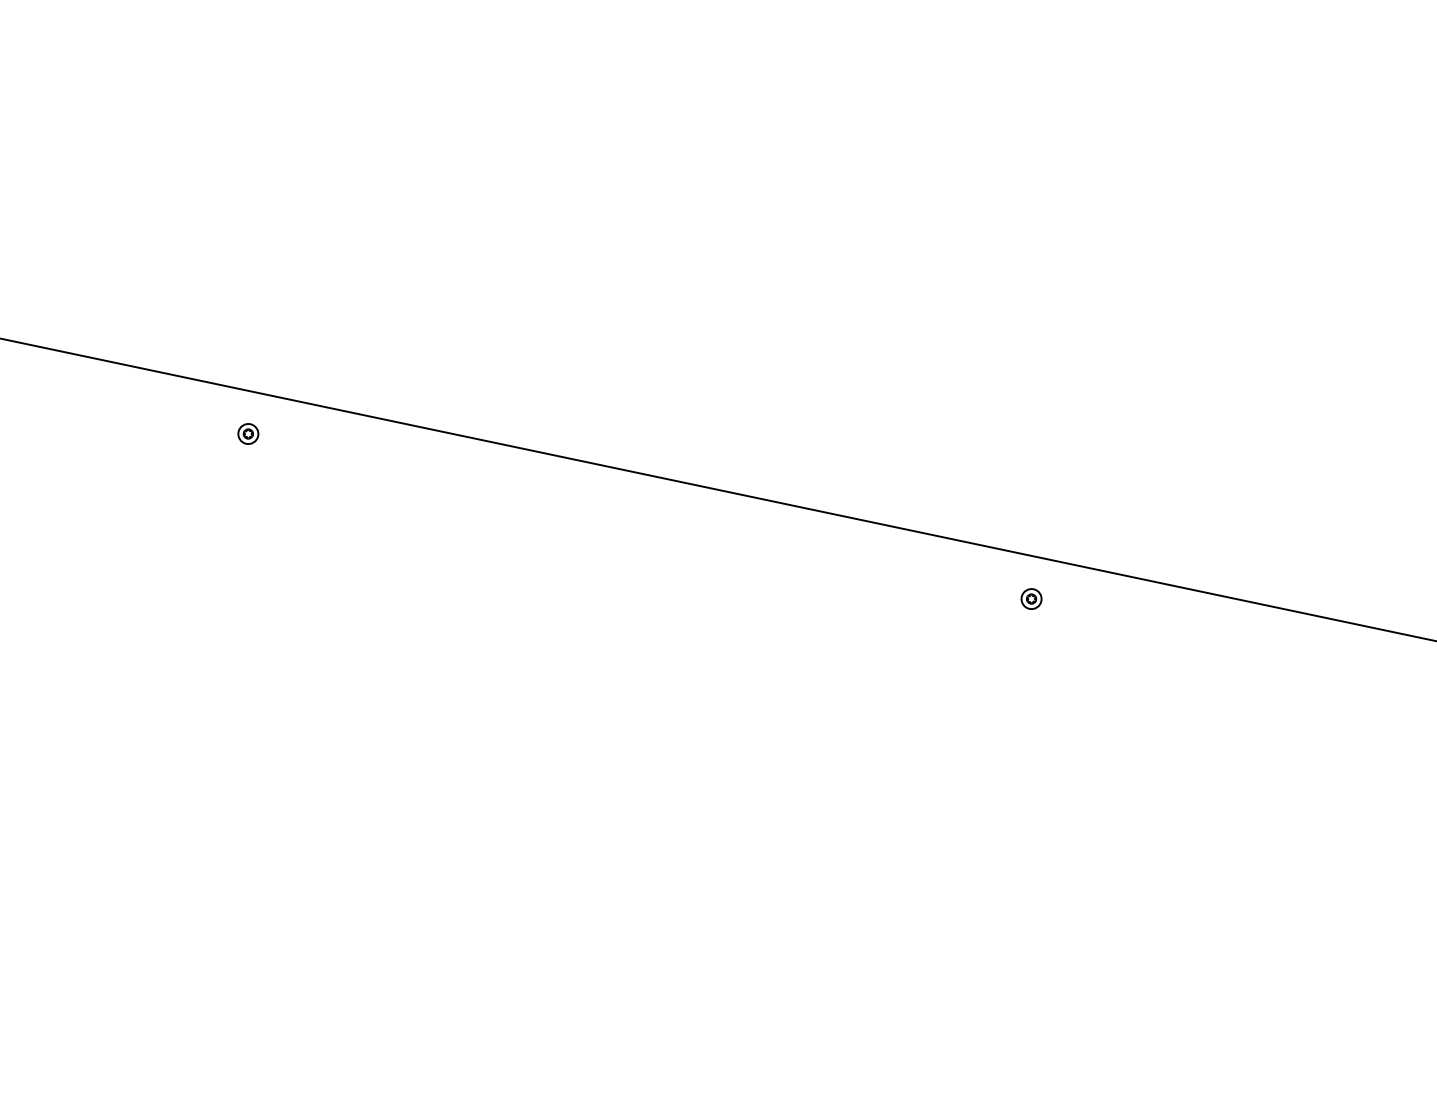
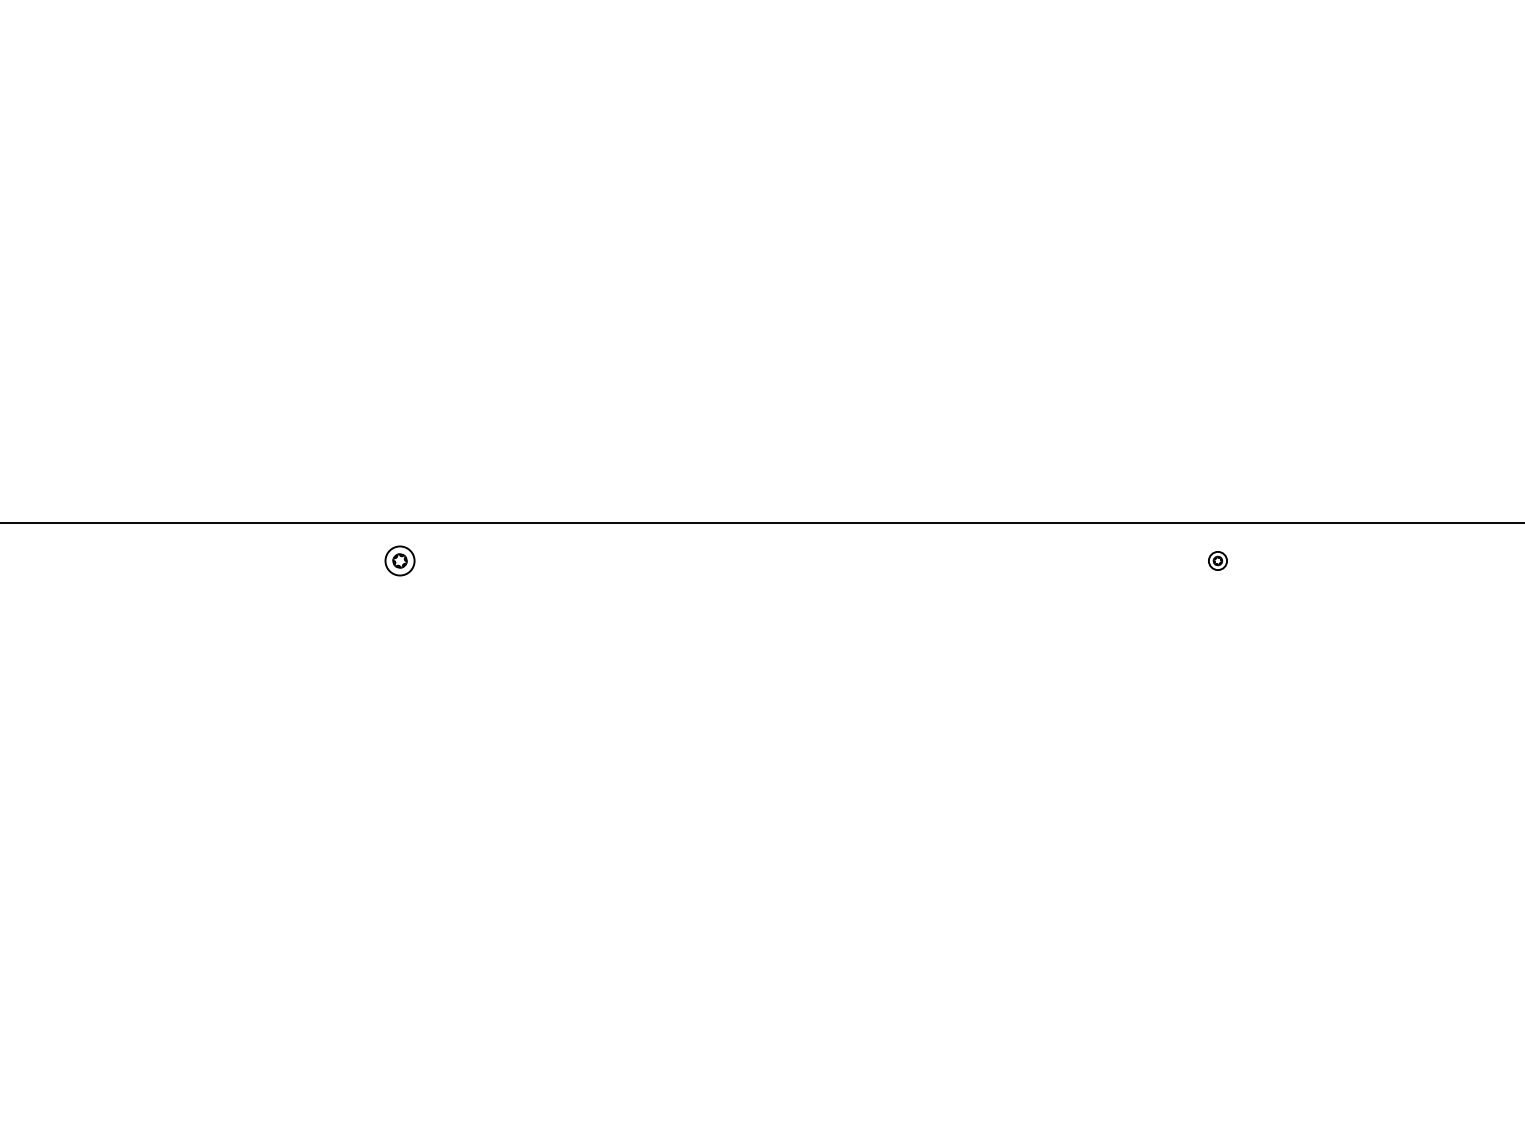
part: (247, 433) -> (399, 560), size x1.6
part: (1031, 598) -> (1217, 560), moved

